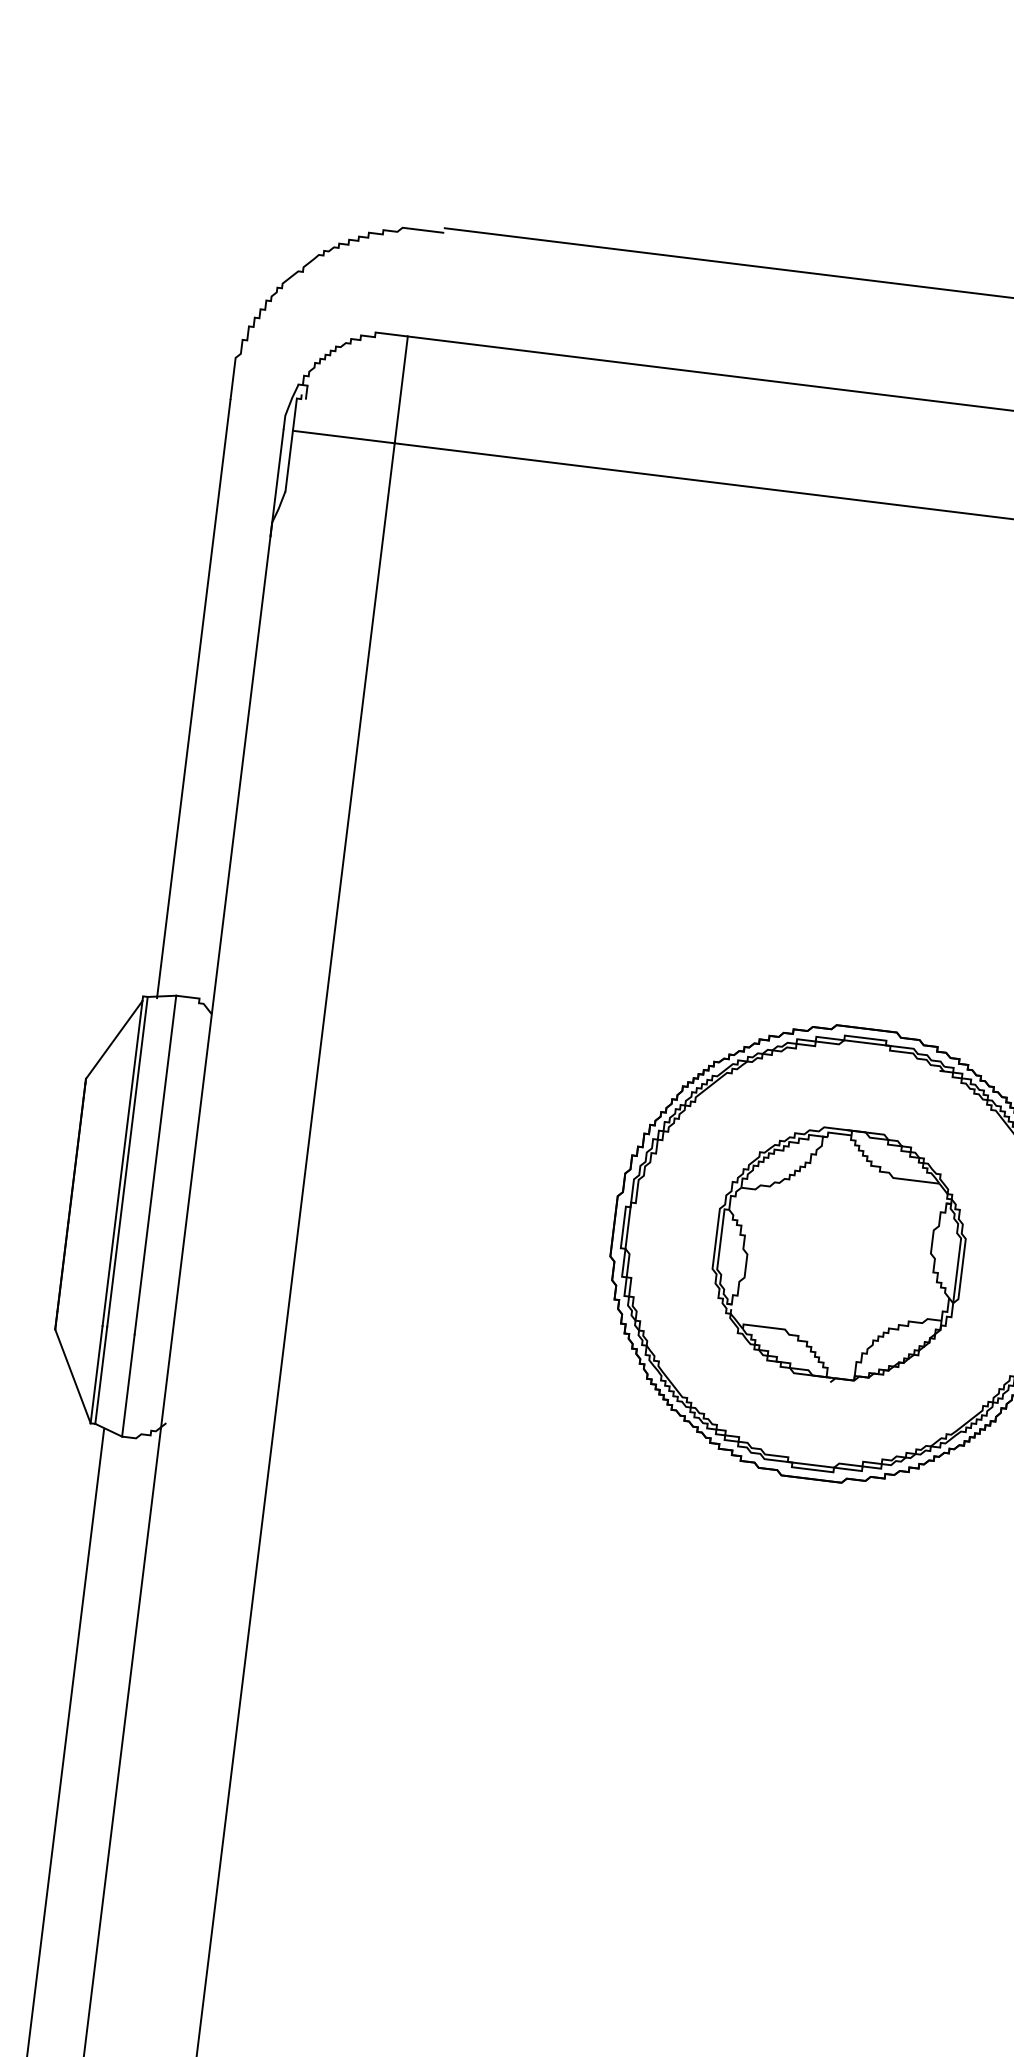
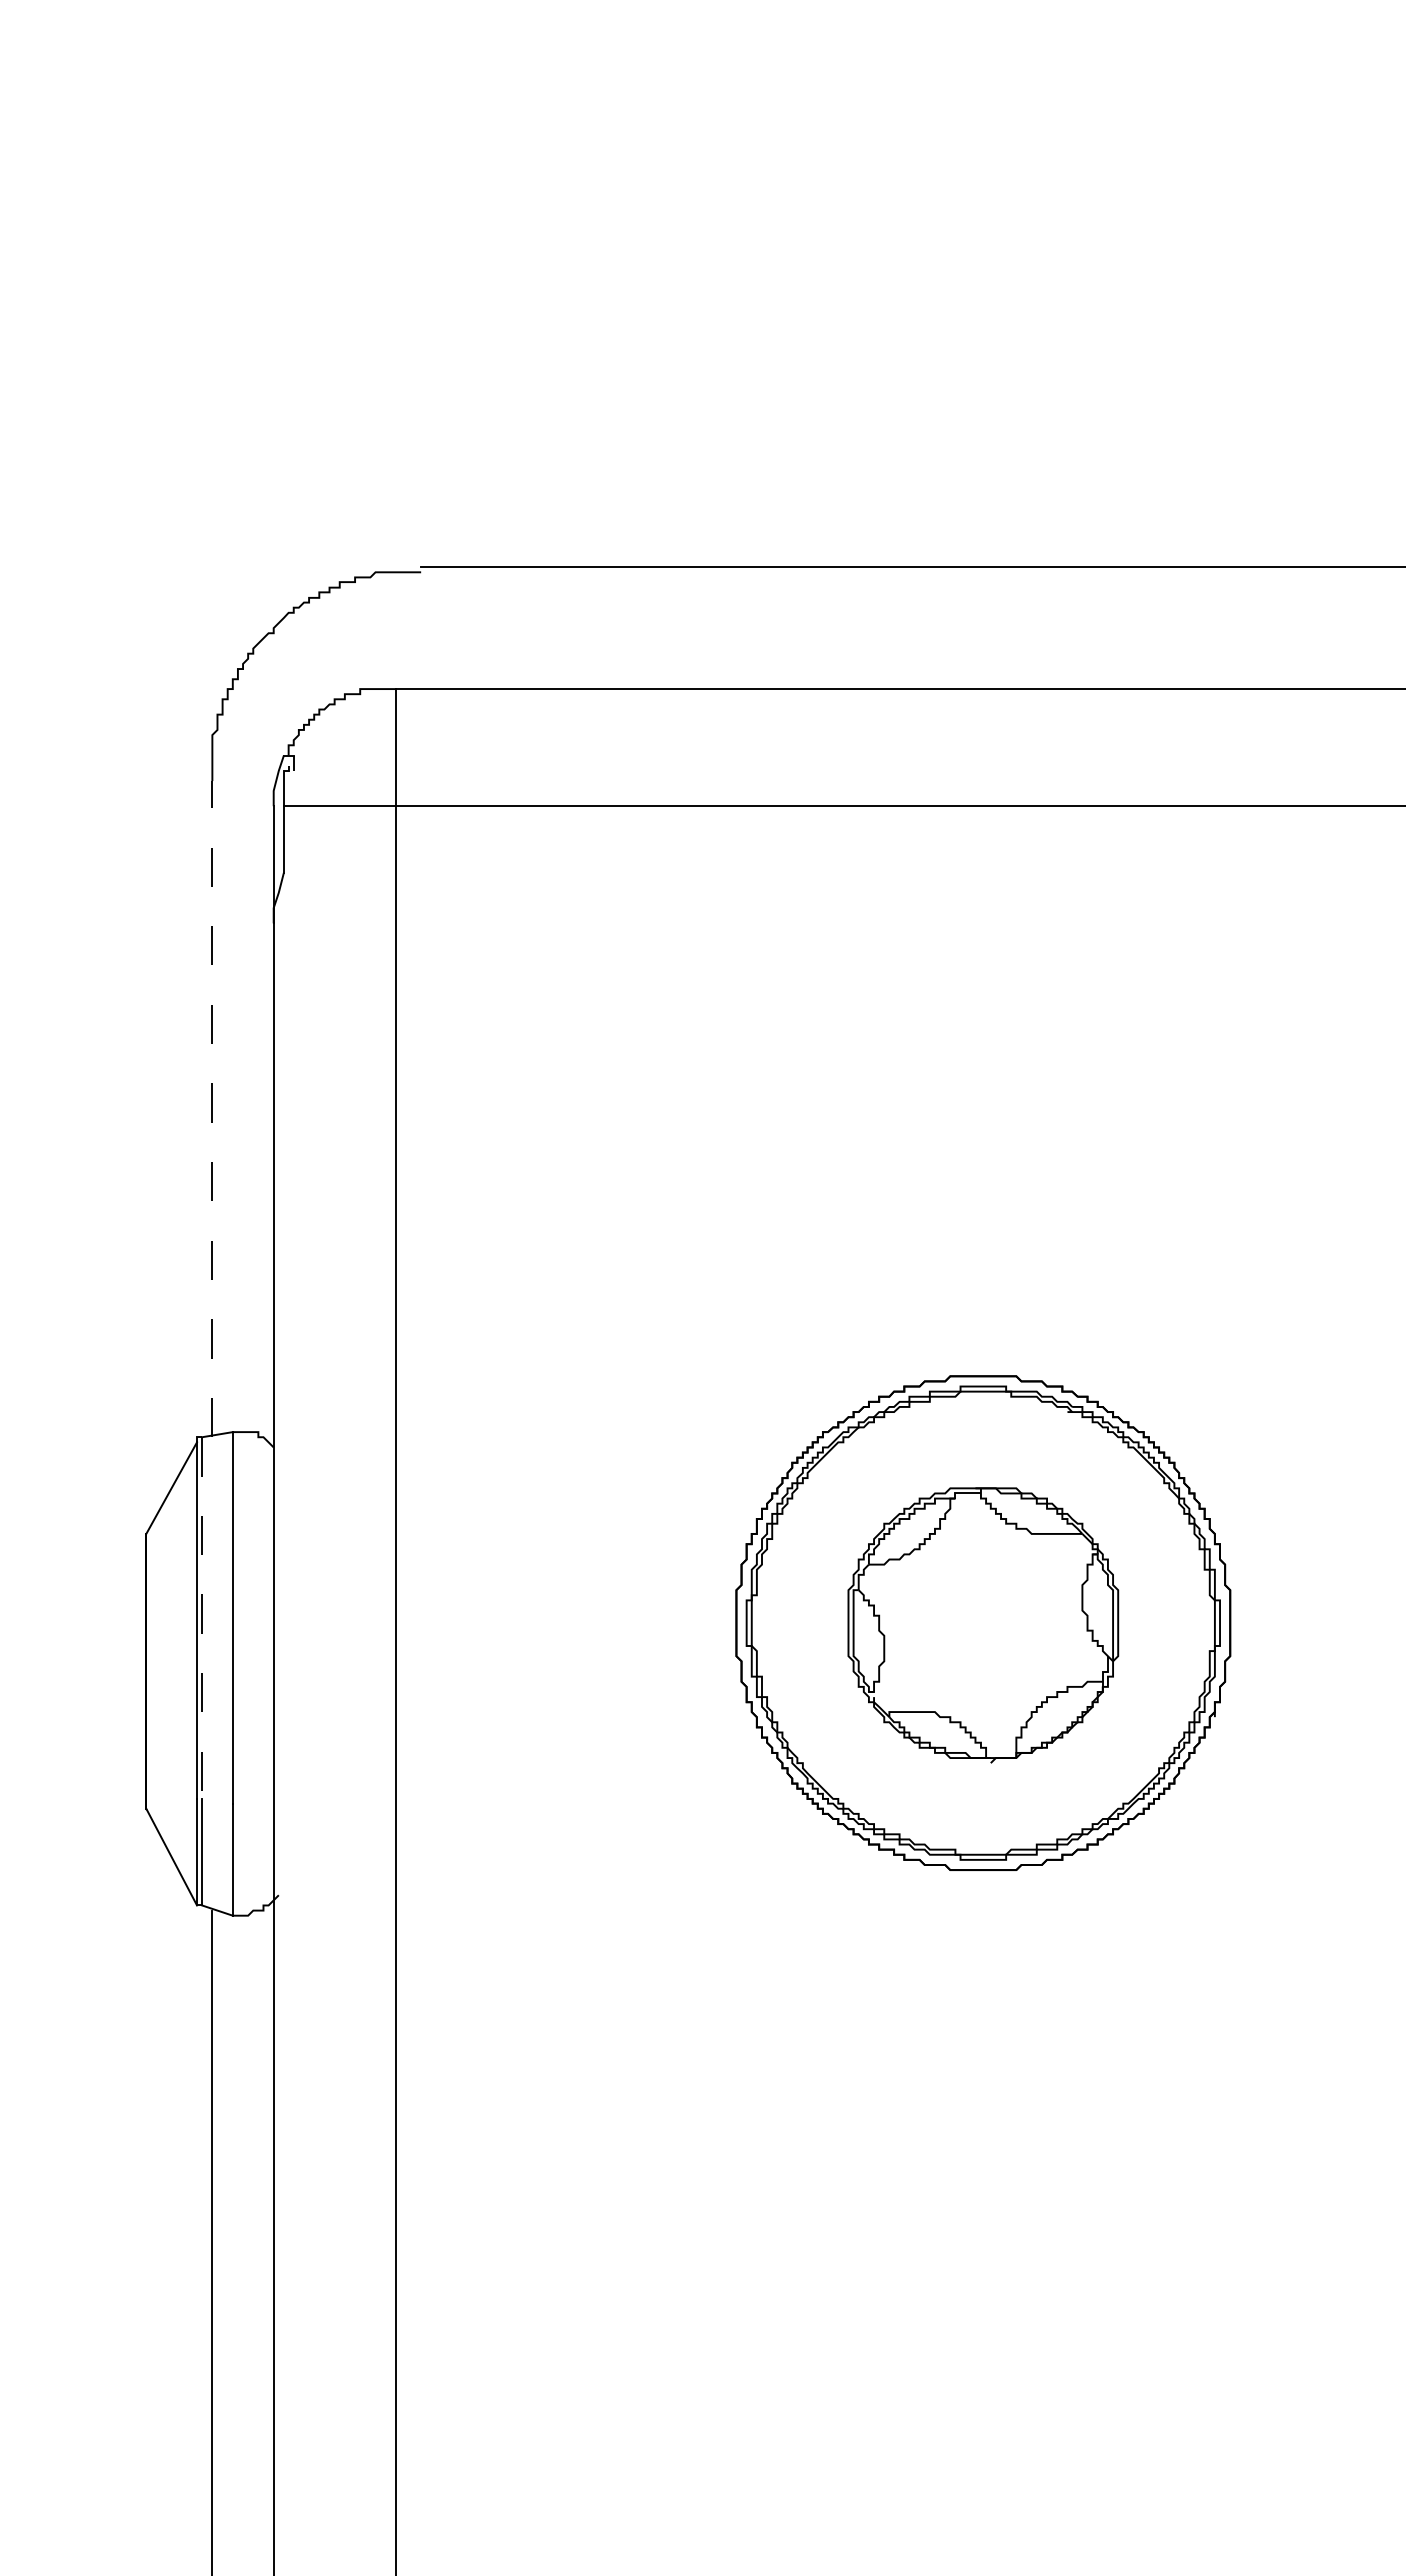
line: (193, 698) -> (212, 1108), solid -> dashed
line: (127, 1162) -> (202, 1618), solid -> dashed

